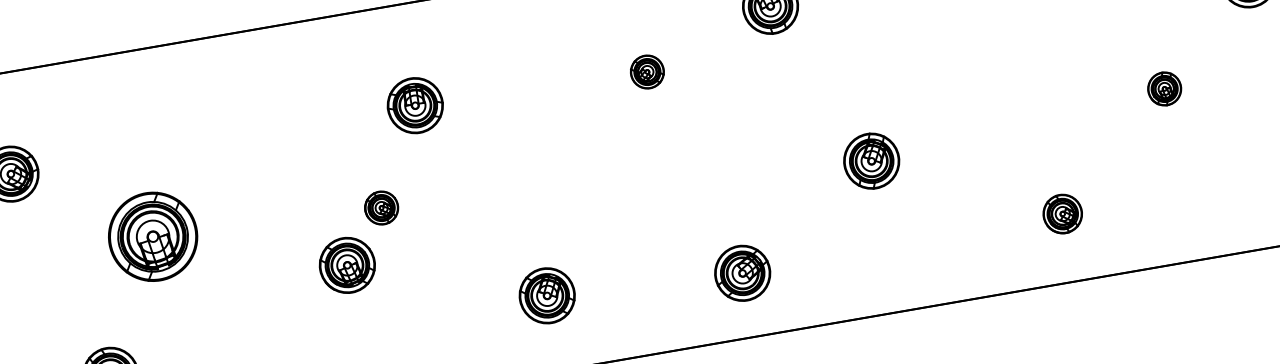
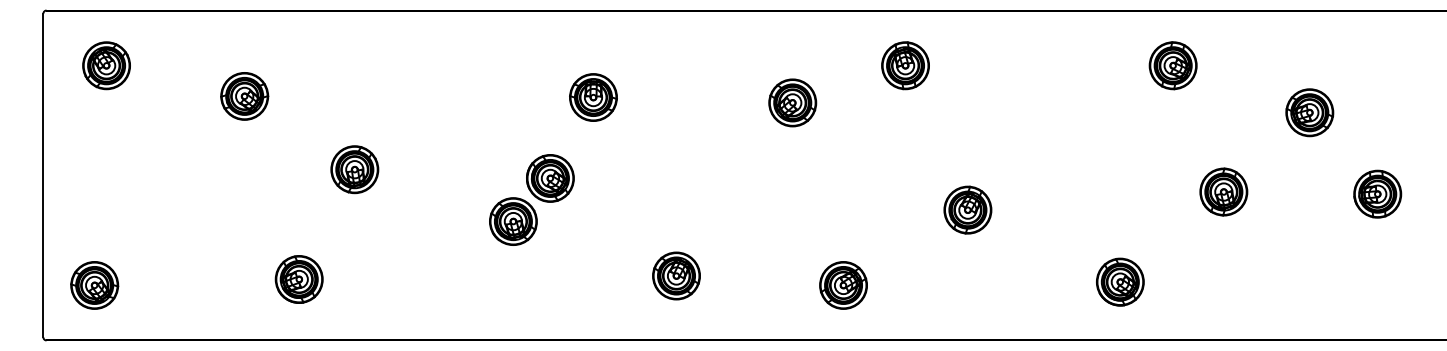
part: (646, 71) -> (792, 102), size x1.67
part: (1164, 88) -> (1223, 191), size x1.67
part: (381, 208) -> (550, 178), size x1.67
part: (1062, 213) -> (1120, 281), size x1.43
part: (152, 236) -> (354, 169), size x0.62

